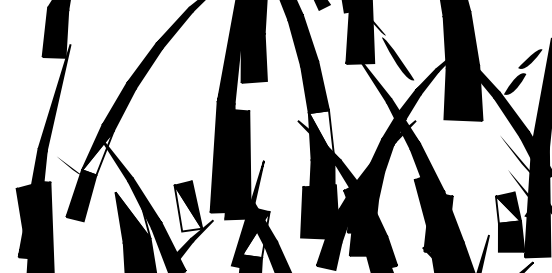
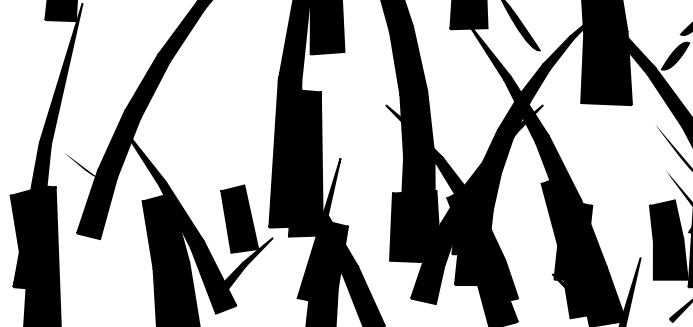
fill: (321, 134) -> (417, 123), added
fill: (97, 153) -> (118, 148), added
fill: (188, 207) -> (239, 220), added
fill: (508, 209) -> (666, 223), added
fill: (132, 212) -> (165, 227), added
fill: (255, 234) -> (329, 256), added

